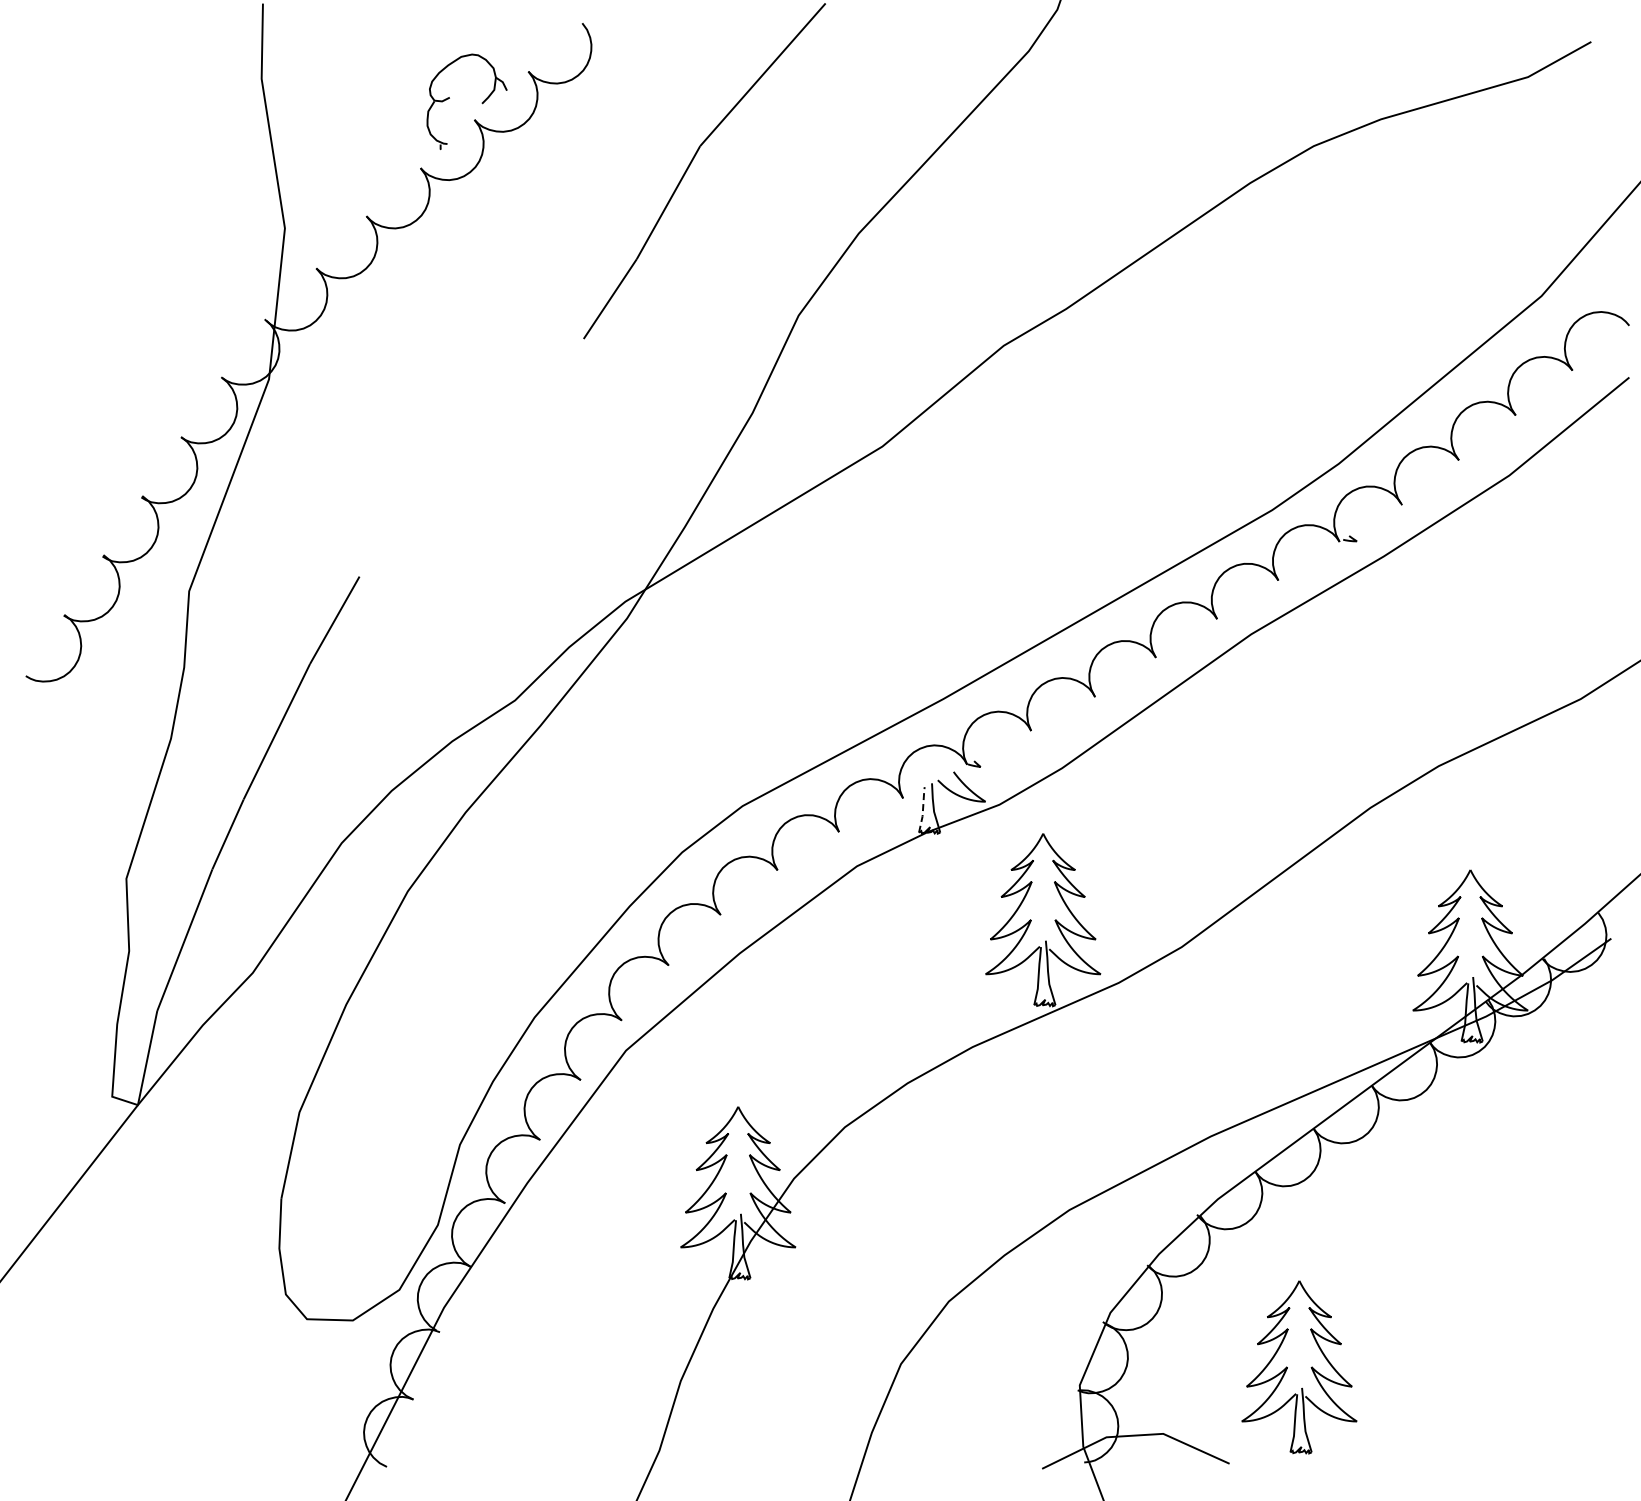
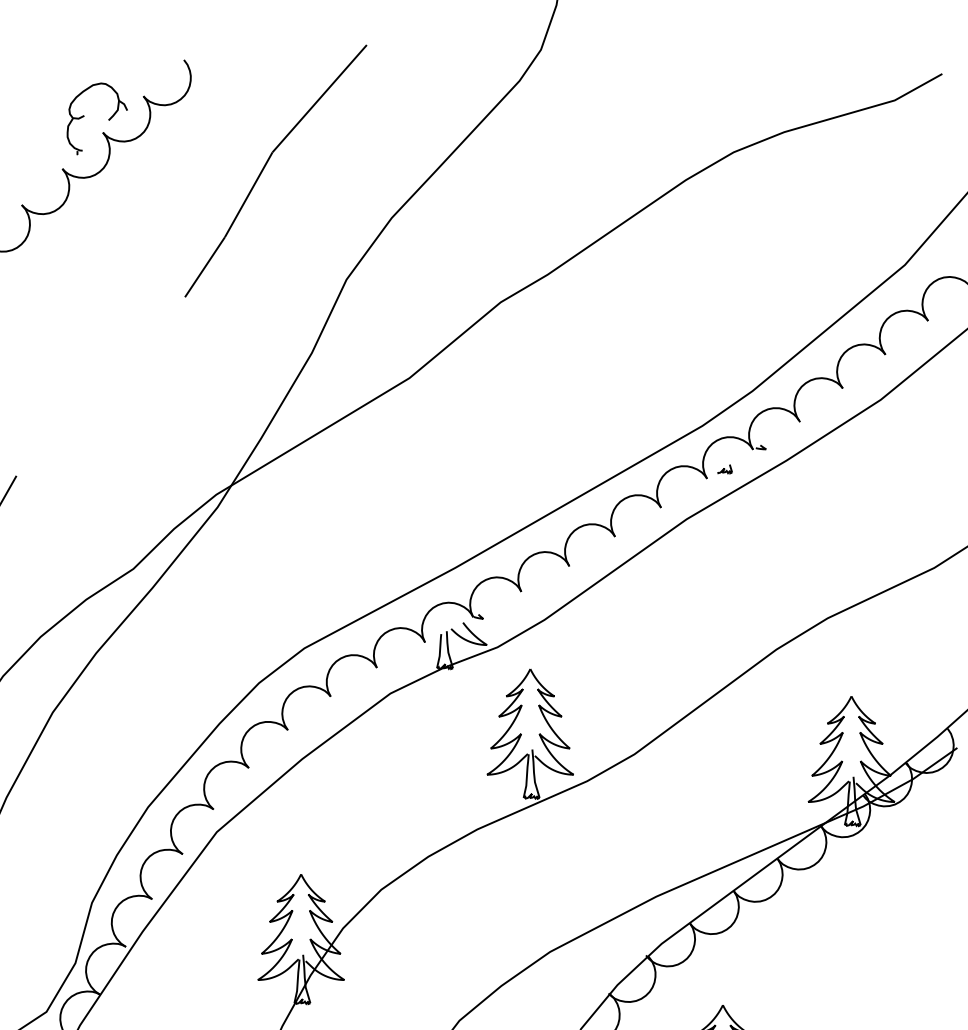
part: (1302, 567) -> (725, 469), added
line: (923, 809) -> (440, 650), dashed -> solid

